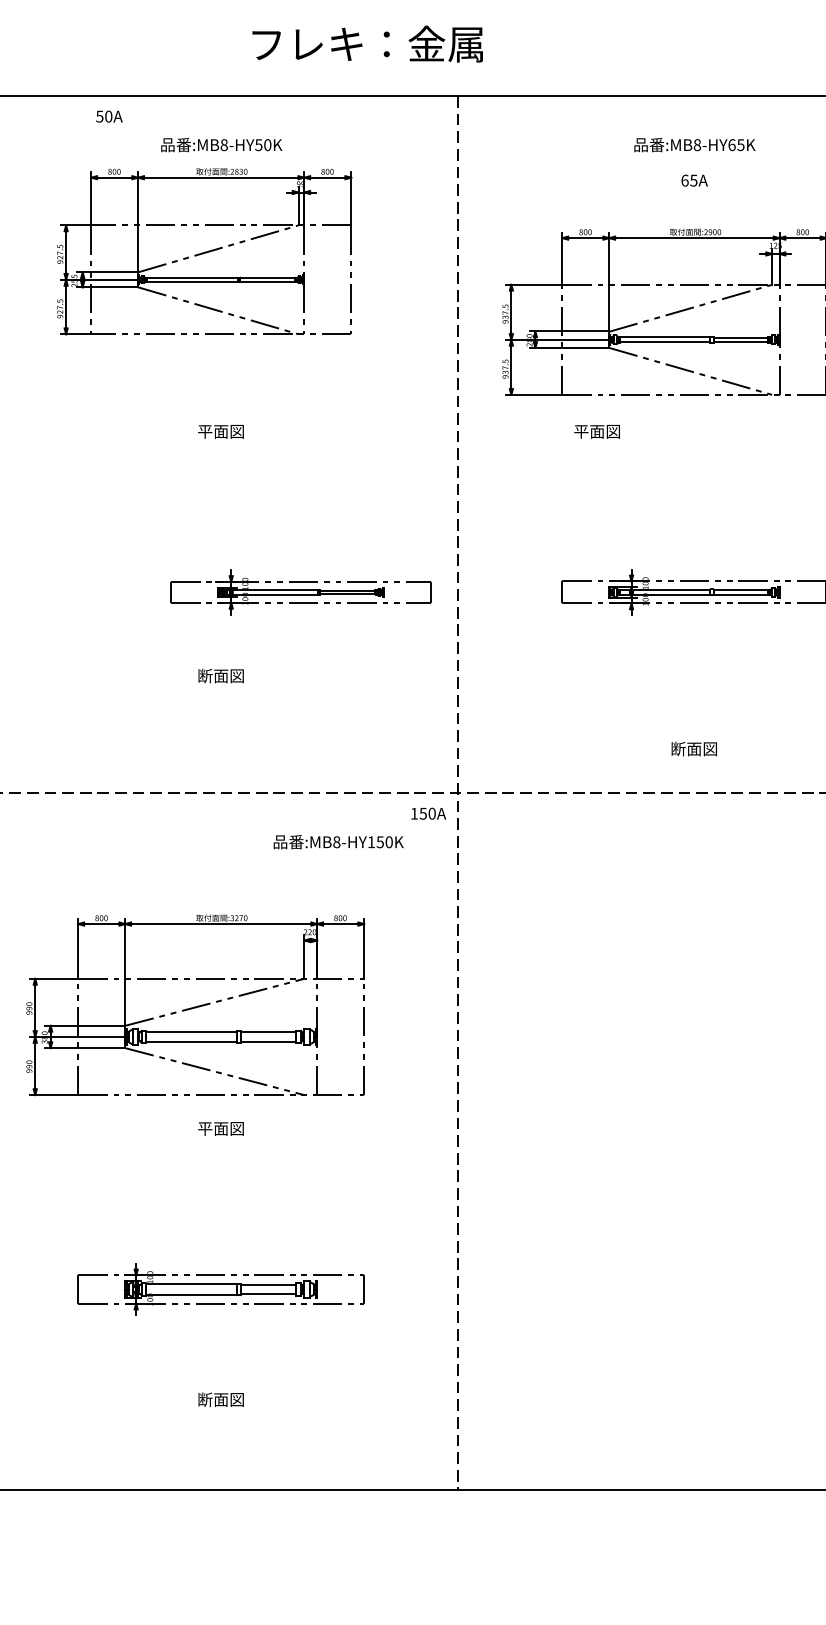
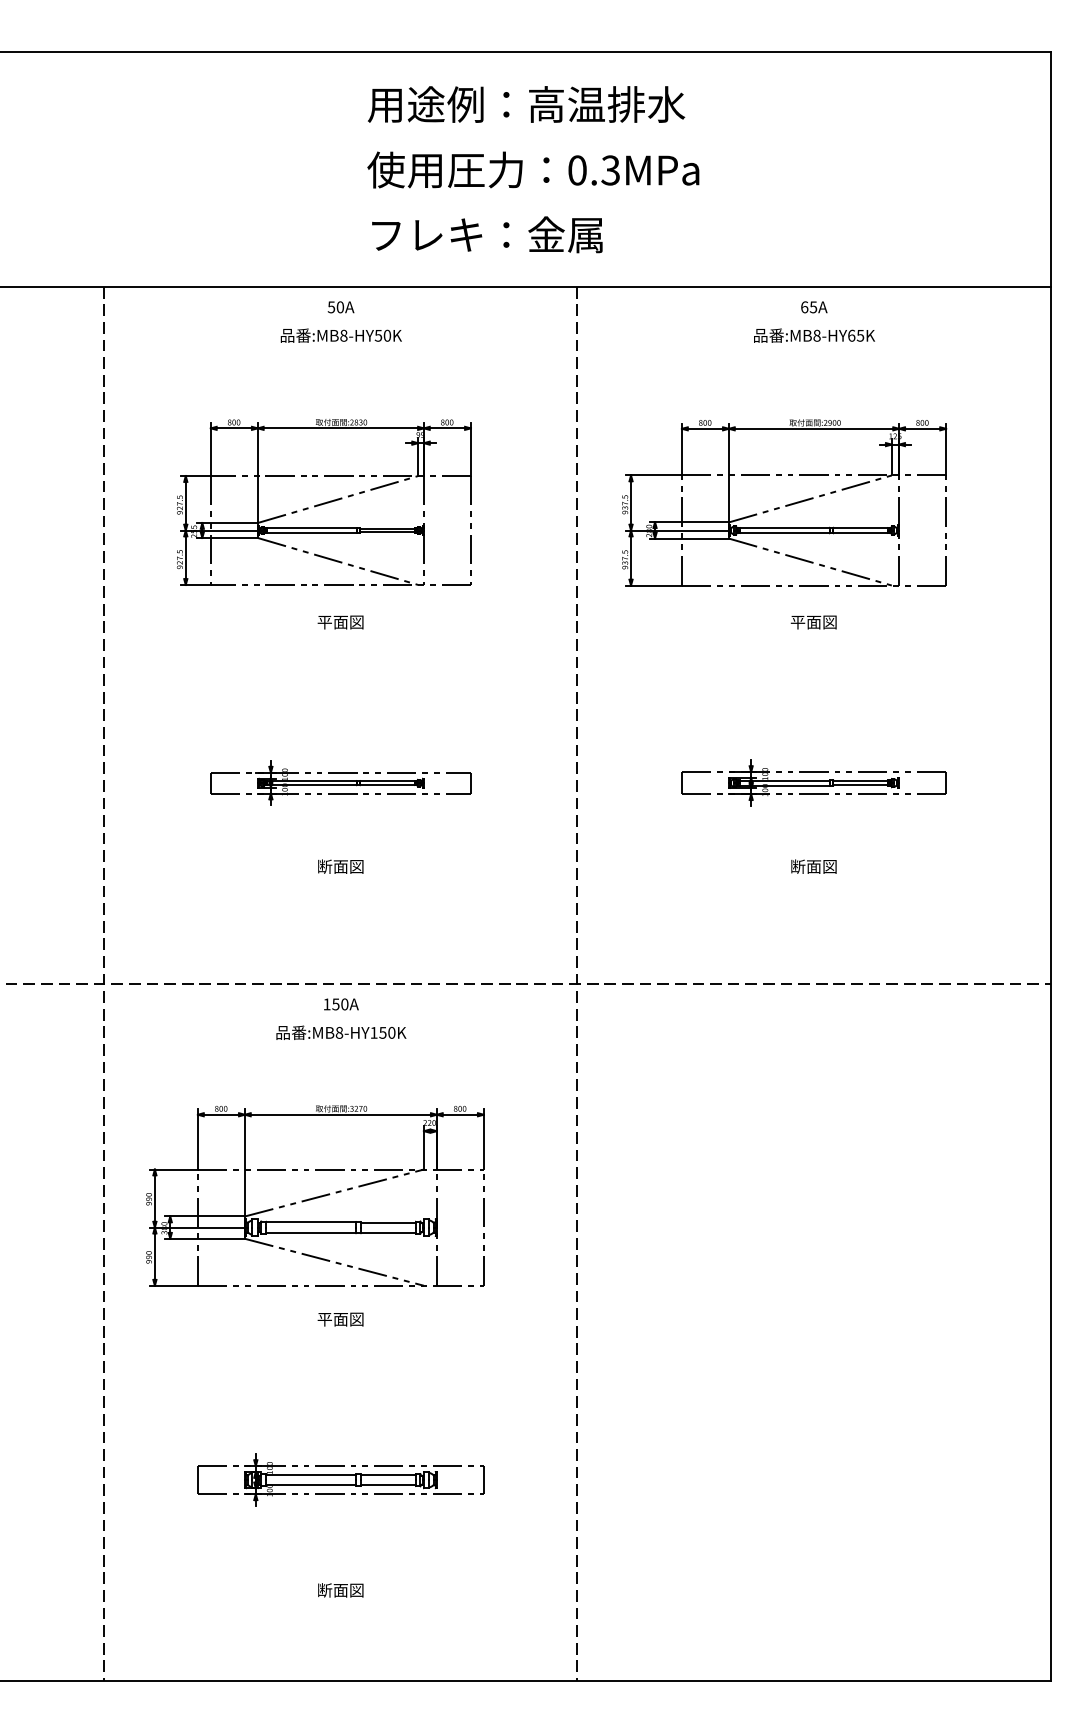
text: (108, 116) -> (340, 307), moved
text: (694, 180) -> (814, 307), moved
part: (204, 251) -> (324, 502), moved
text: (596, 431) -> (813, 622), moved
part: (300, 591) -> (340, 782), moved
text: (693, 748) -> (813, 866), moved
text: (428, 813) -> (341, 1004), moved
text: (338, 841) -> (341, 1032), moved

